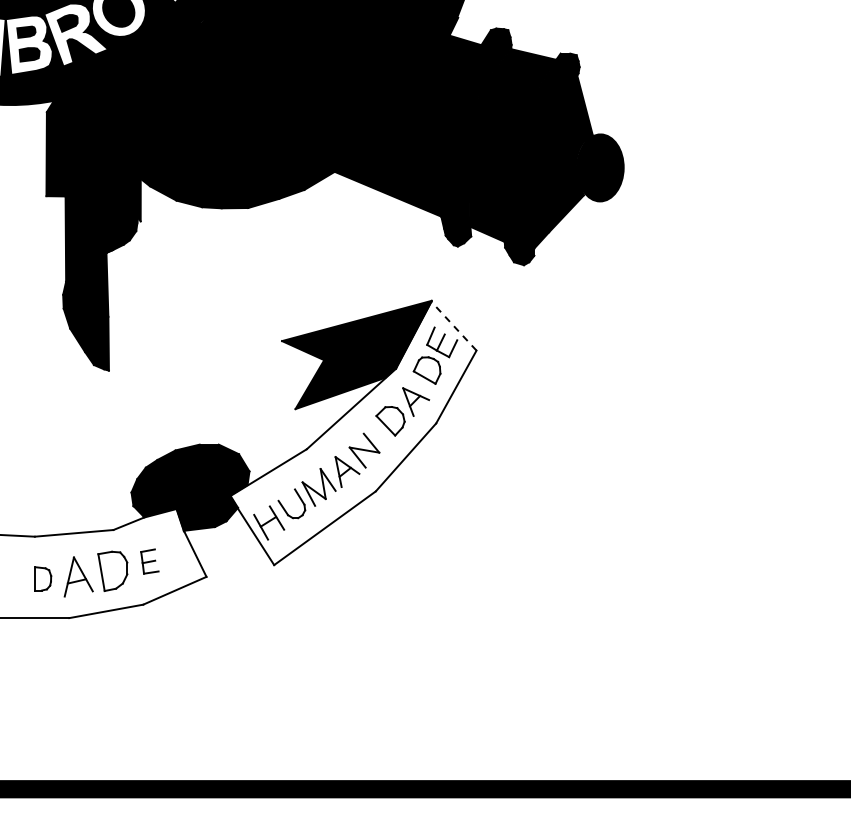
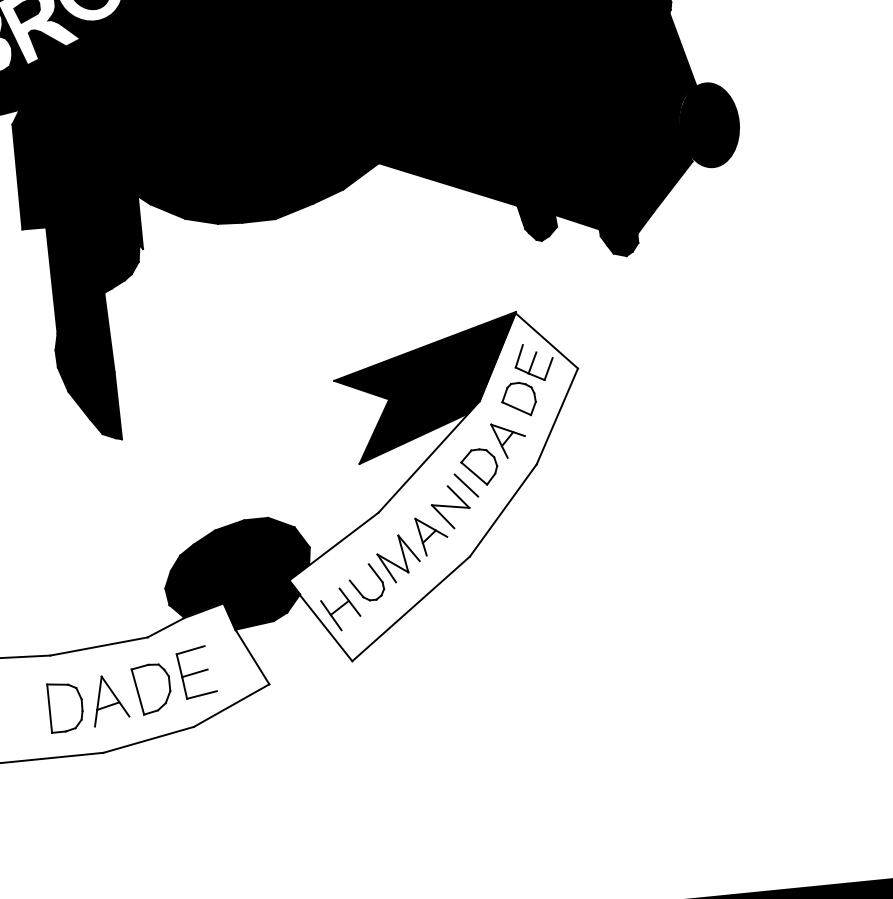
line: (453, 325) -> (546, 340), dashed -> solid
line: (378, 434) -> (466, 485), added
part: (149, 561) -> (196, 672), size x1.67
part: (43, 578) -> (66, 706), size x1.67

